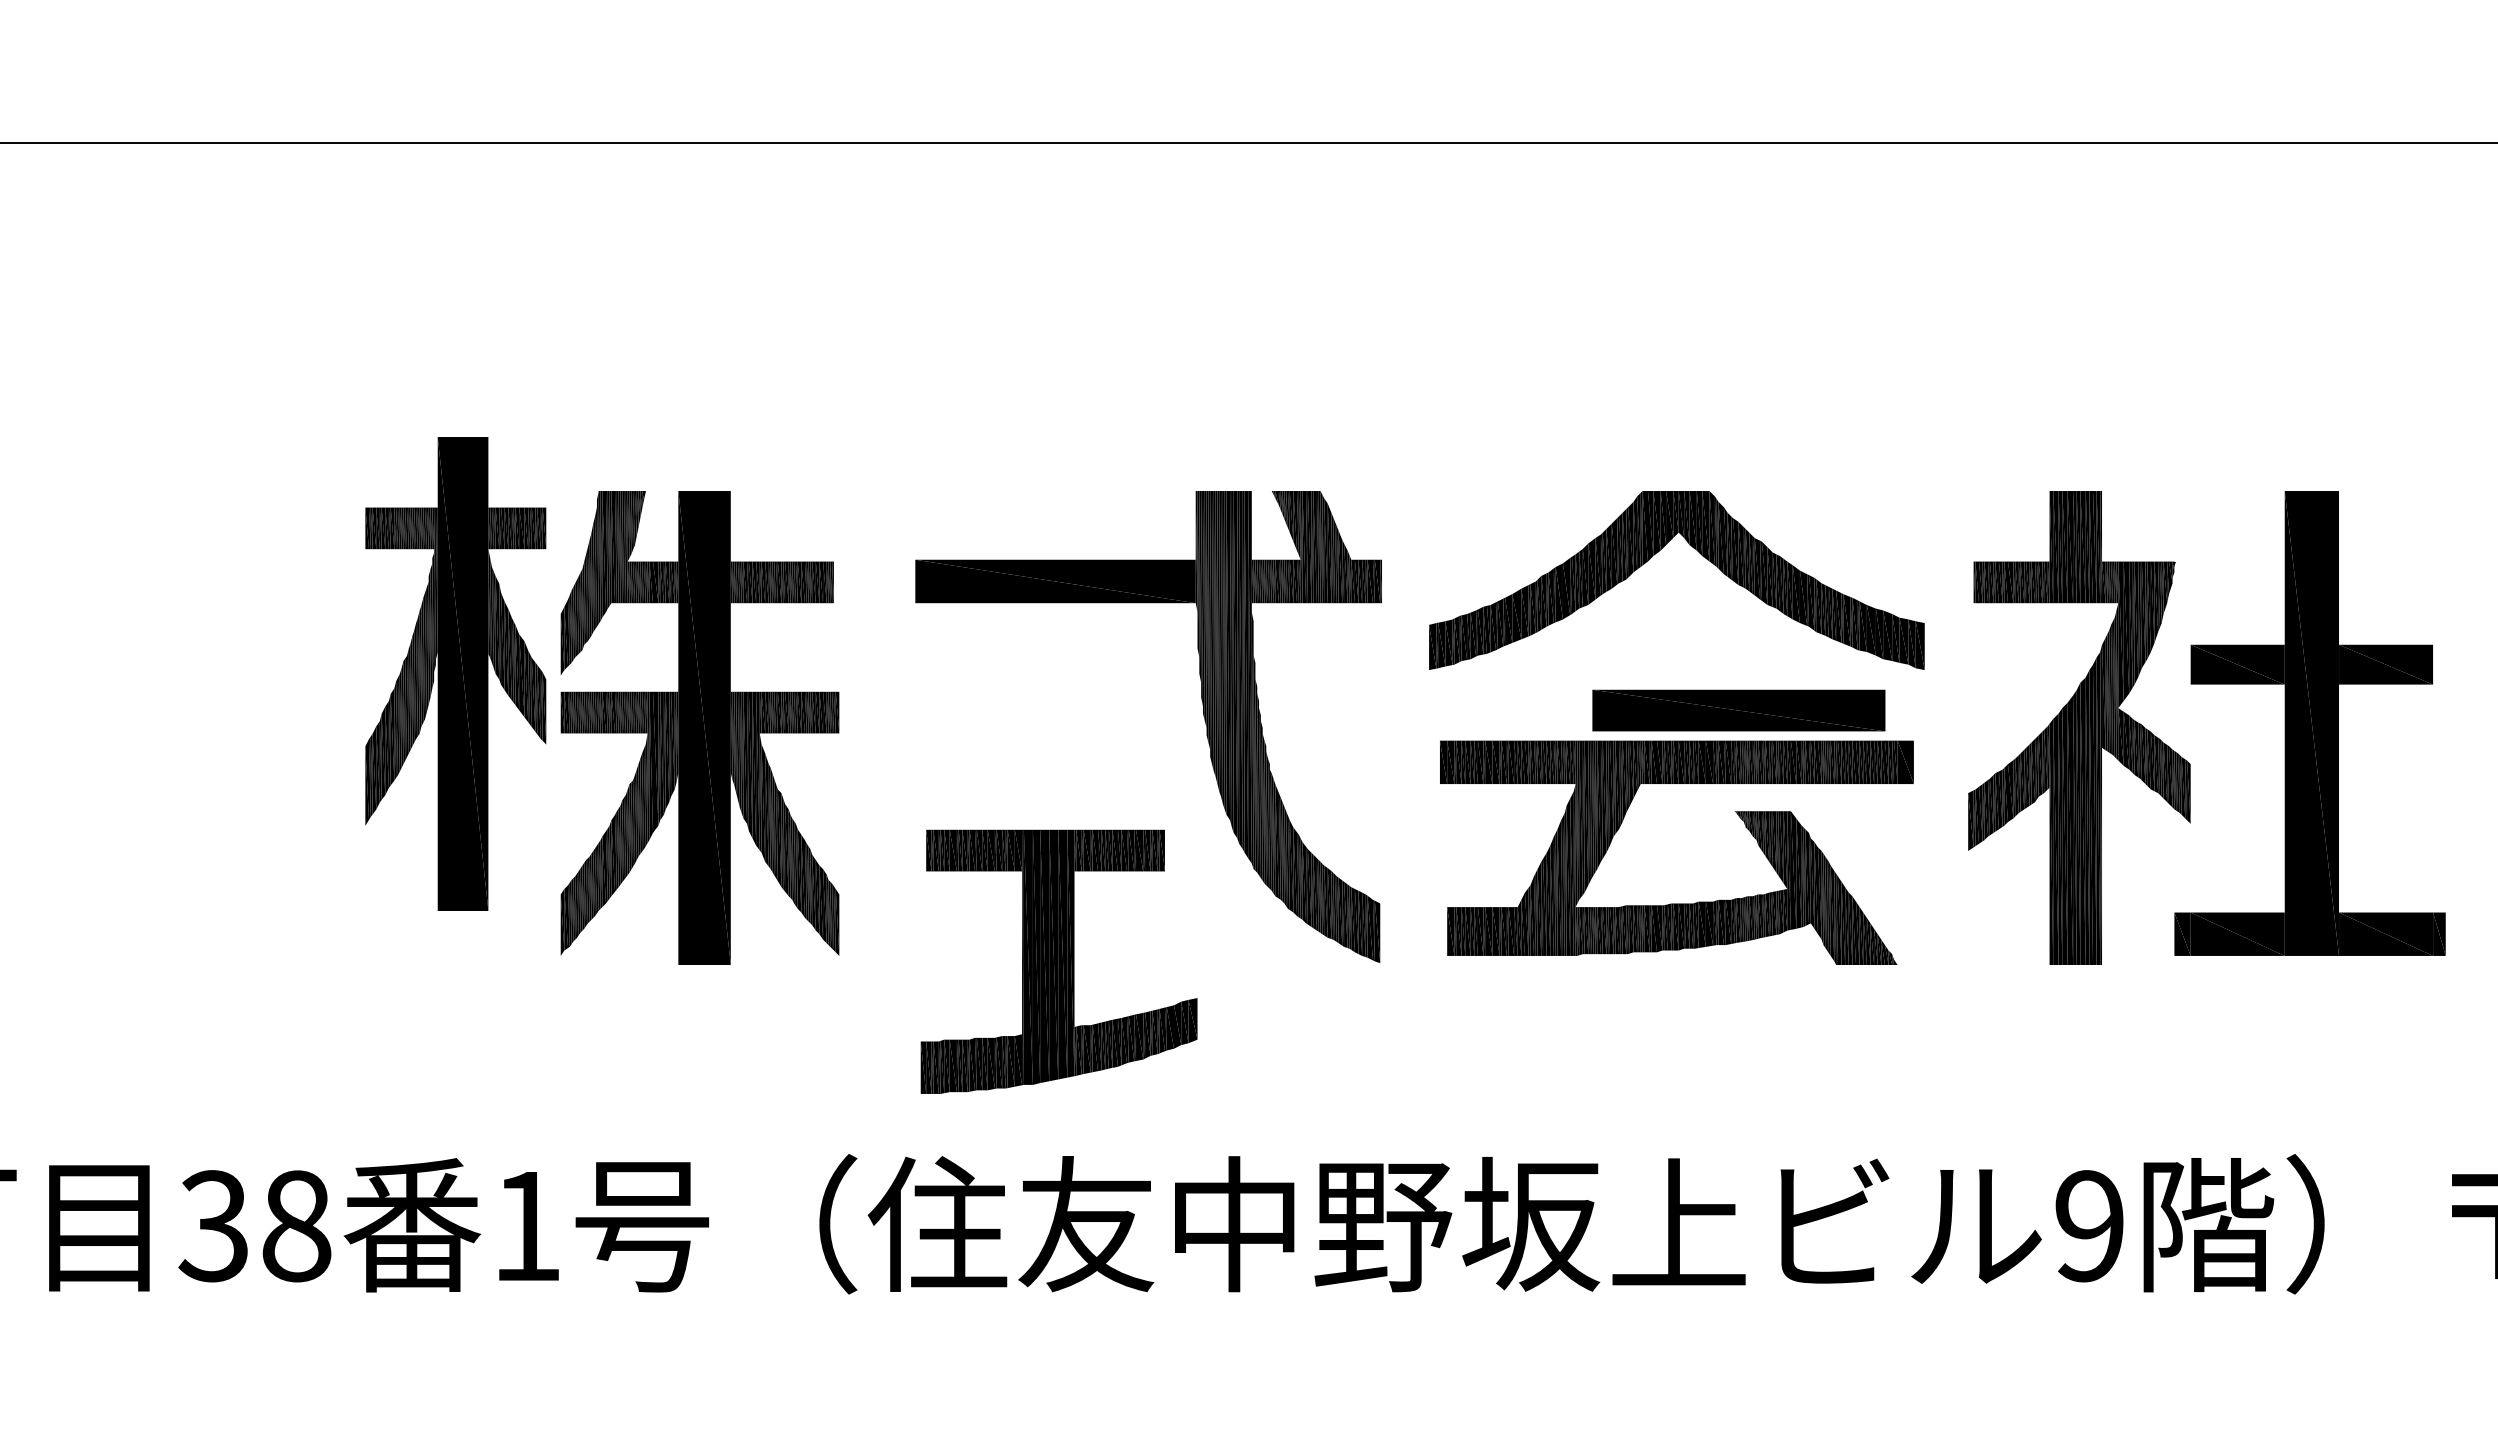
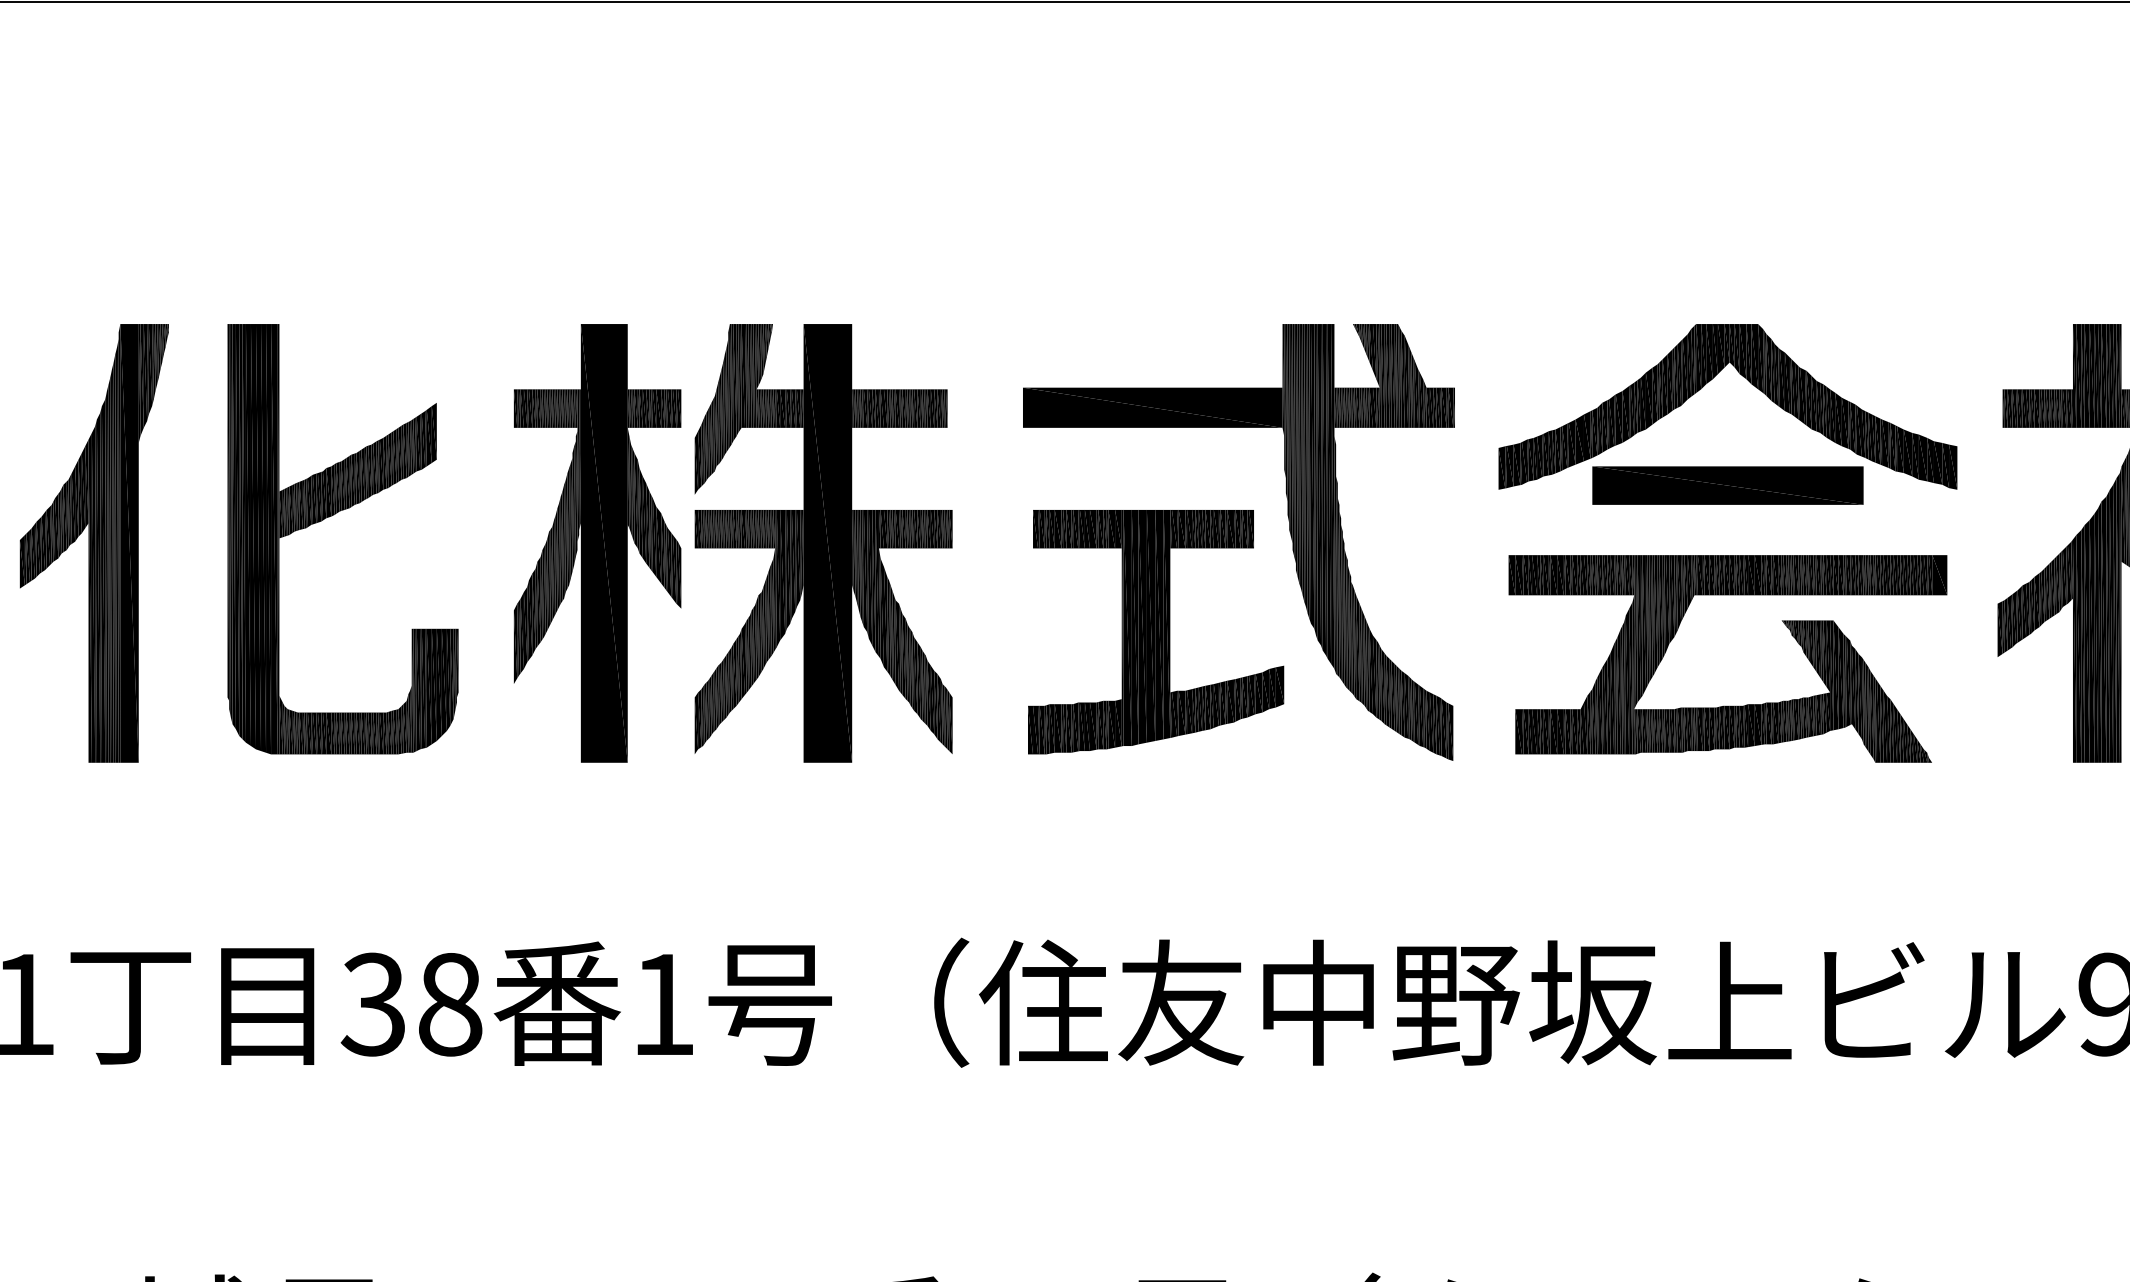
part: (455, 673) -> (597, 542), moved
part: (167, 699) -> (330, 517), added
part: (1738, 710) -> (1727, 485), moved
part: (1058, 961) -> (1155, 631), moved

